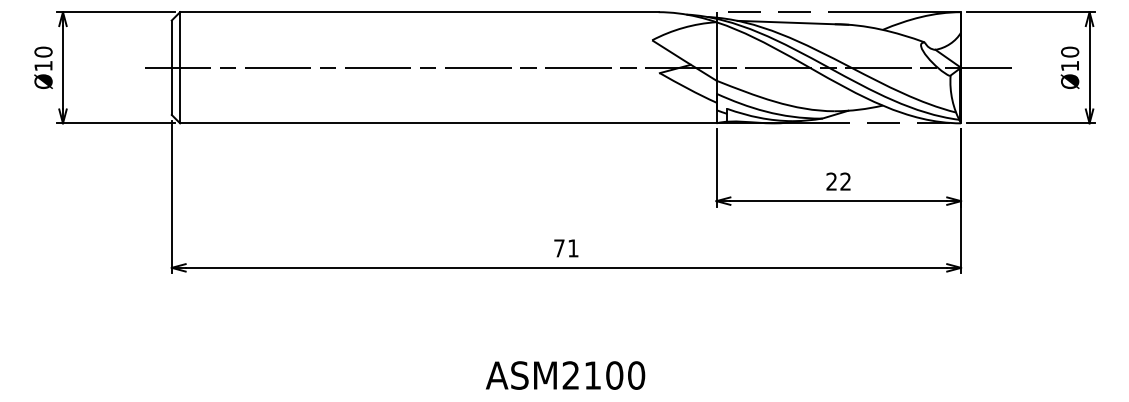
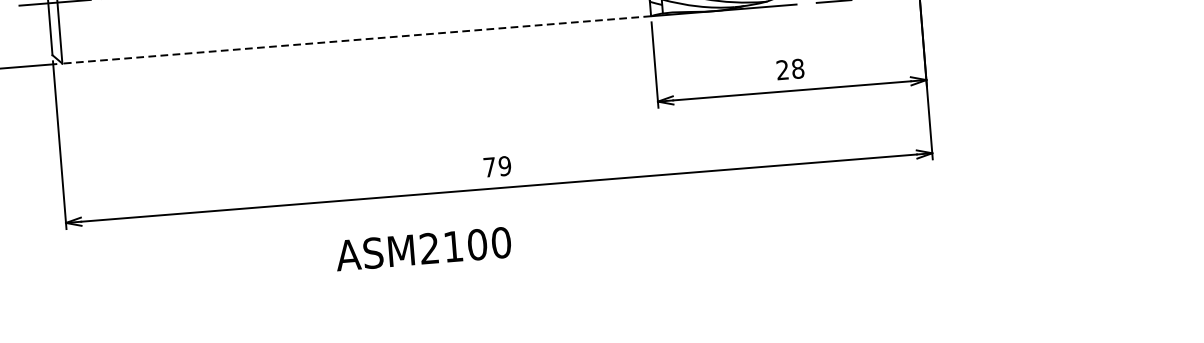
line: (447, 123) -> (355, 40), solid -> dashed
text: (845, 181) -> (797, 68), 22 -> 28
text: (572, 248) -> (504, 166), 71 -> 79
text: (565, 375) -> (423, 249), moved

